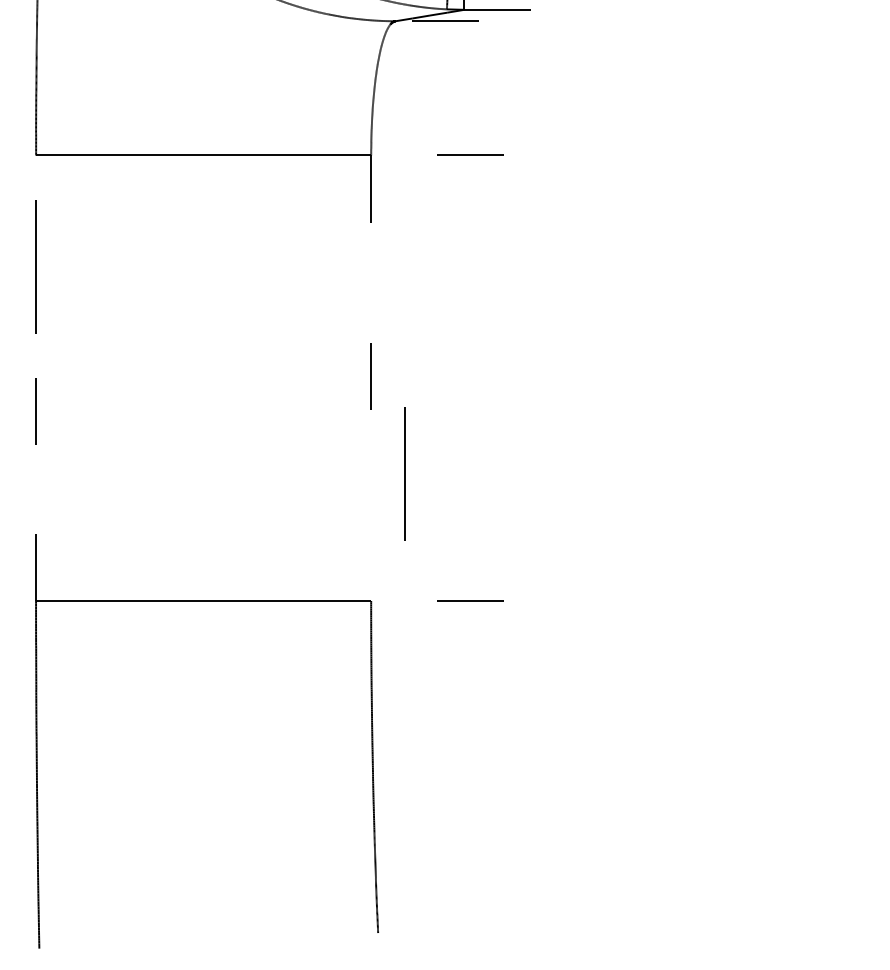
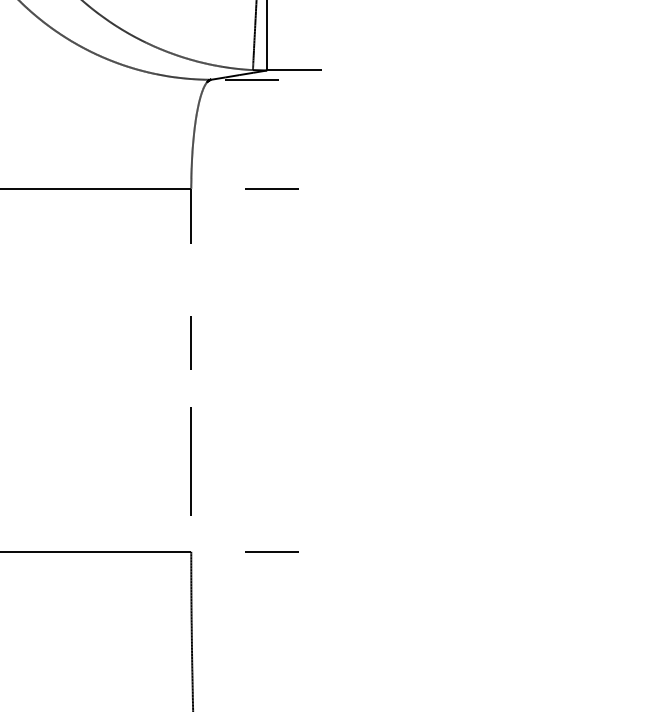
line: (370, 376) -> (190, 342), moved
line: (404, 473) -> (190, 461), moved

